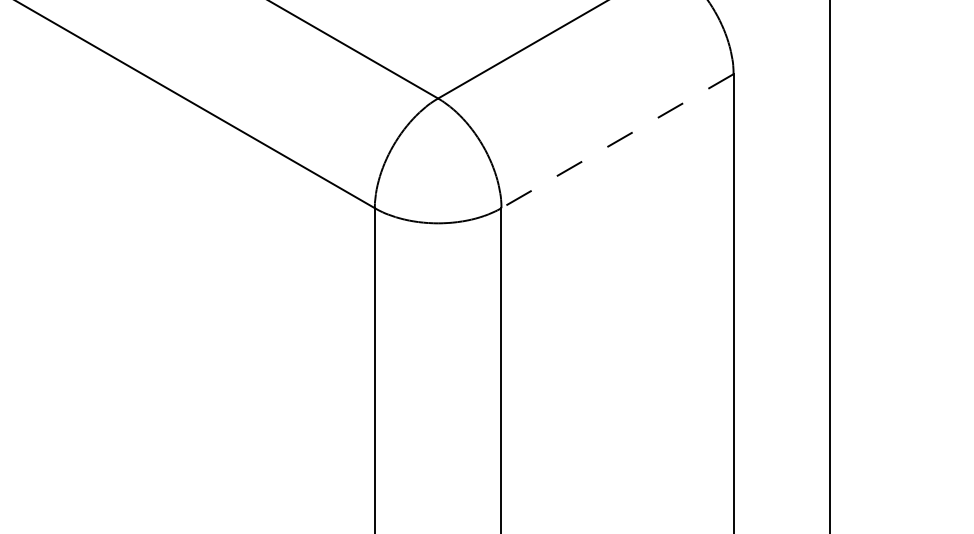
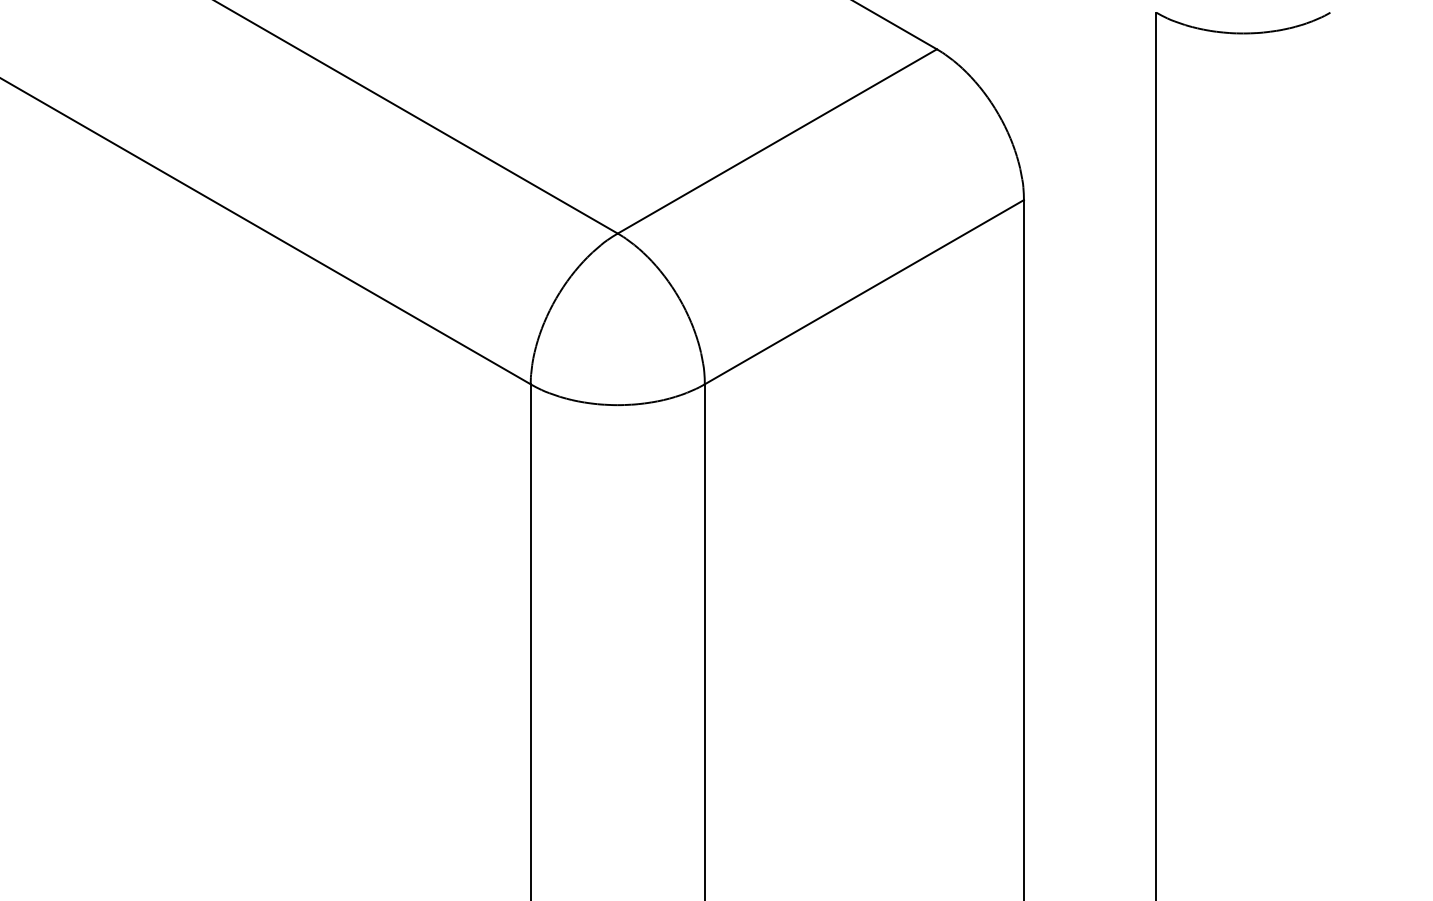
line: (616, 141) -> (863, 292), dashed -> solid

